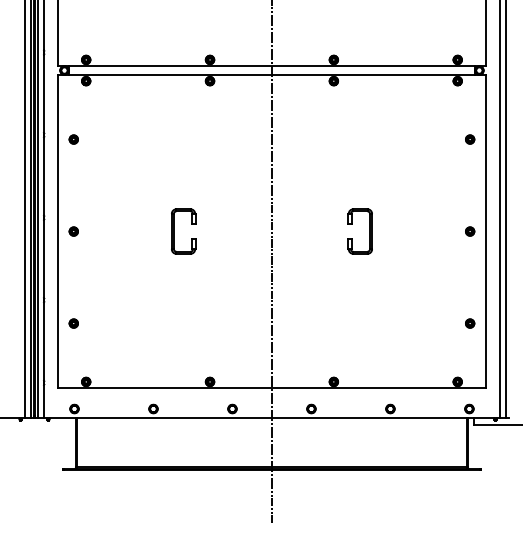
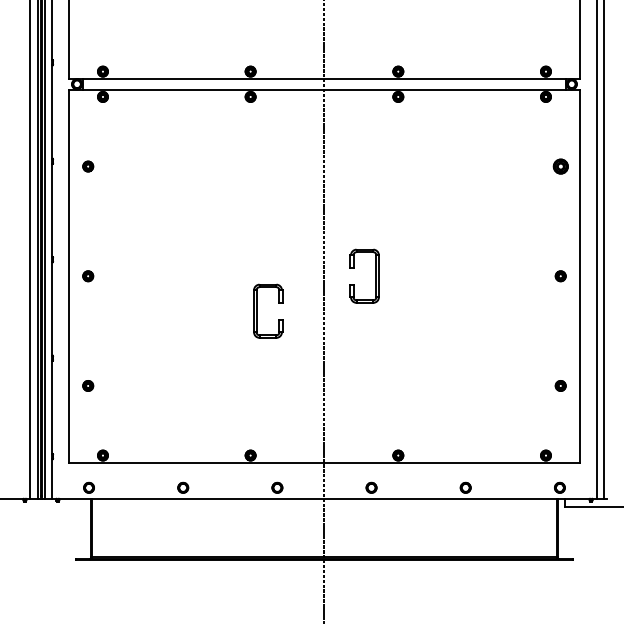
part: (469, 139) -> (560, 166), size x1.4
part: (174, 230) -> (257, 310), moved
part: (369, 230) -> (375, 275), moved

